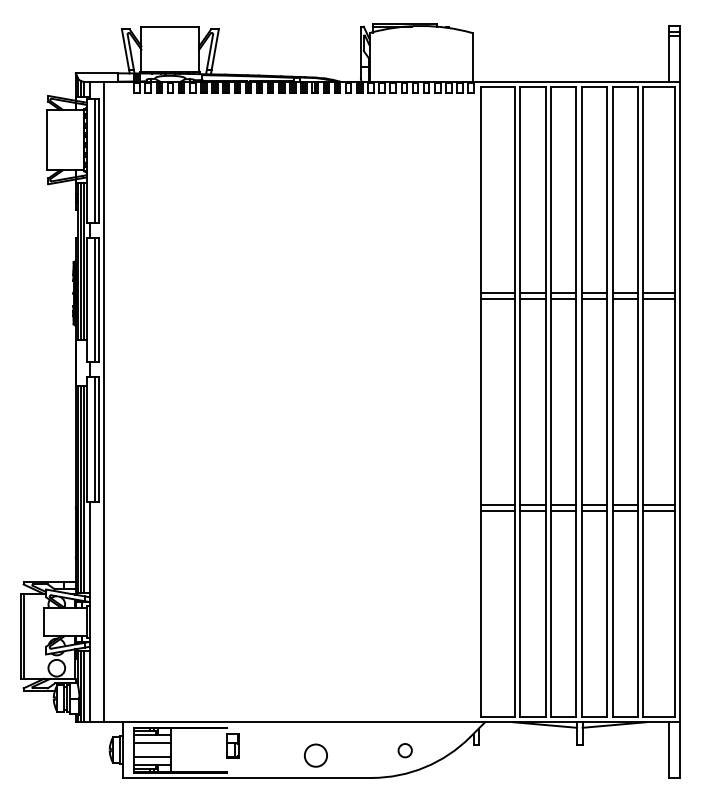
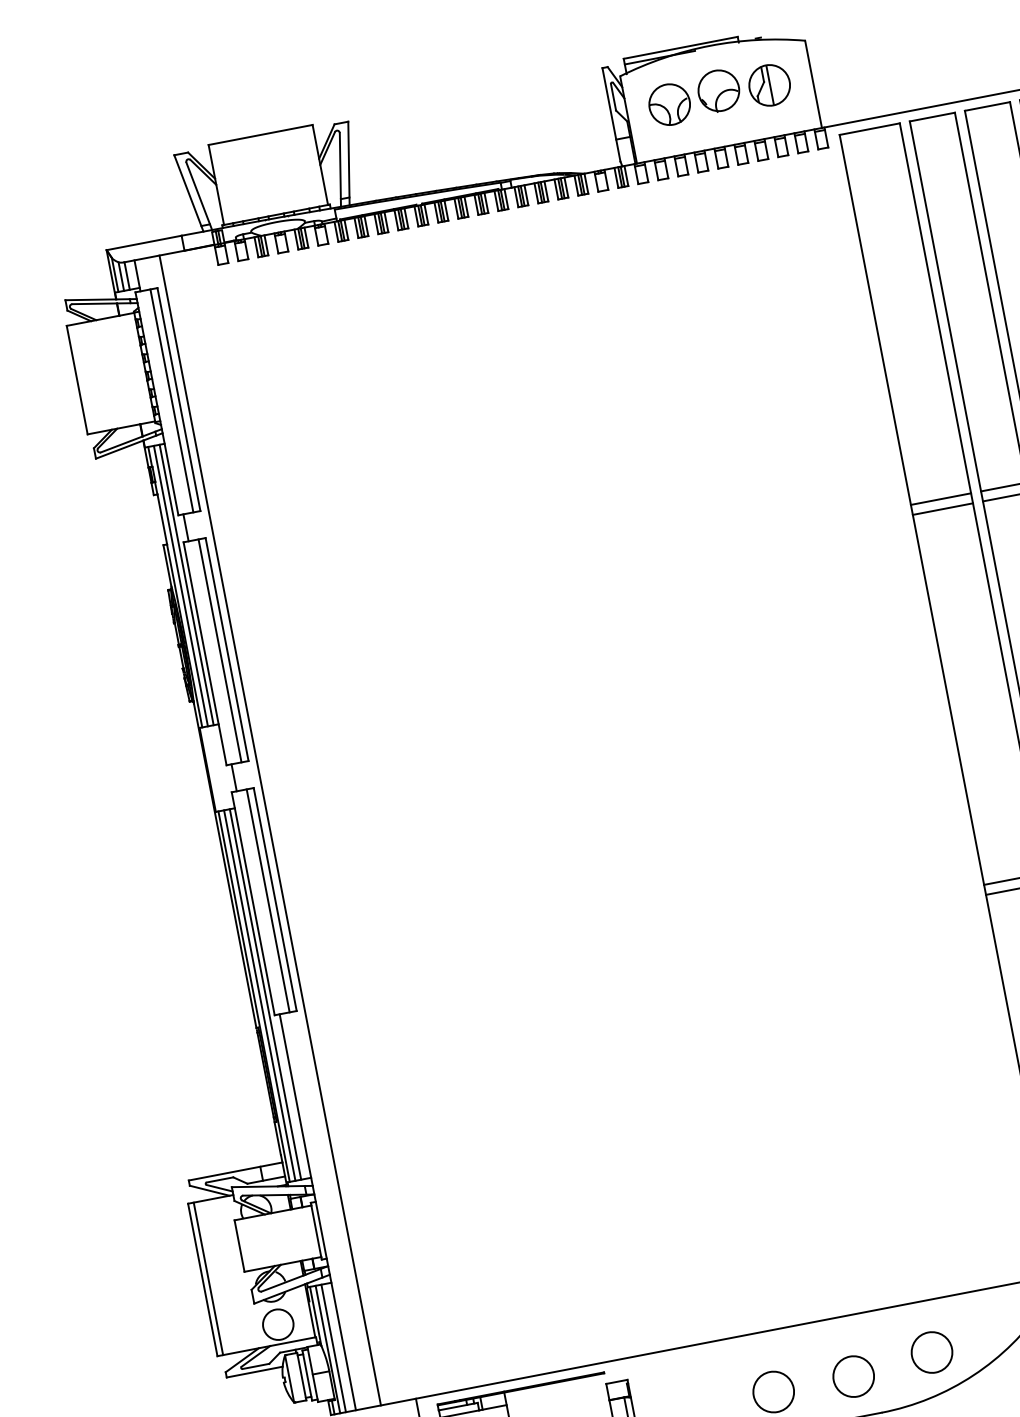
part: (420, 52) -> (718, 93), added
circle: (405, 750) -> (932, 1351), size x1.67
circle: (360, 755) -> (853, 1376), added

